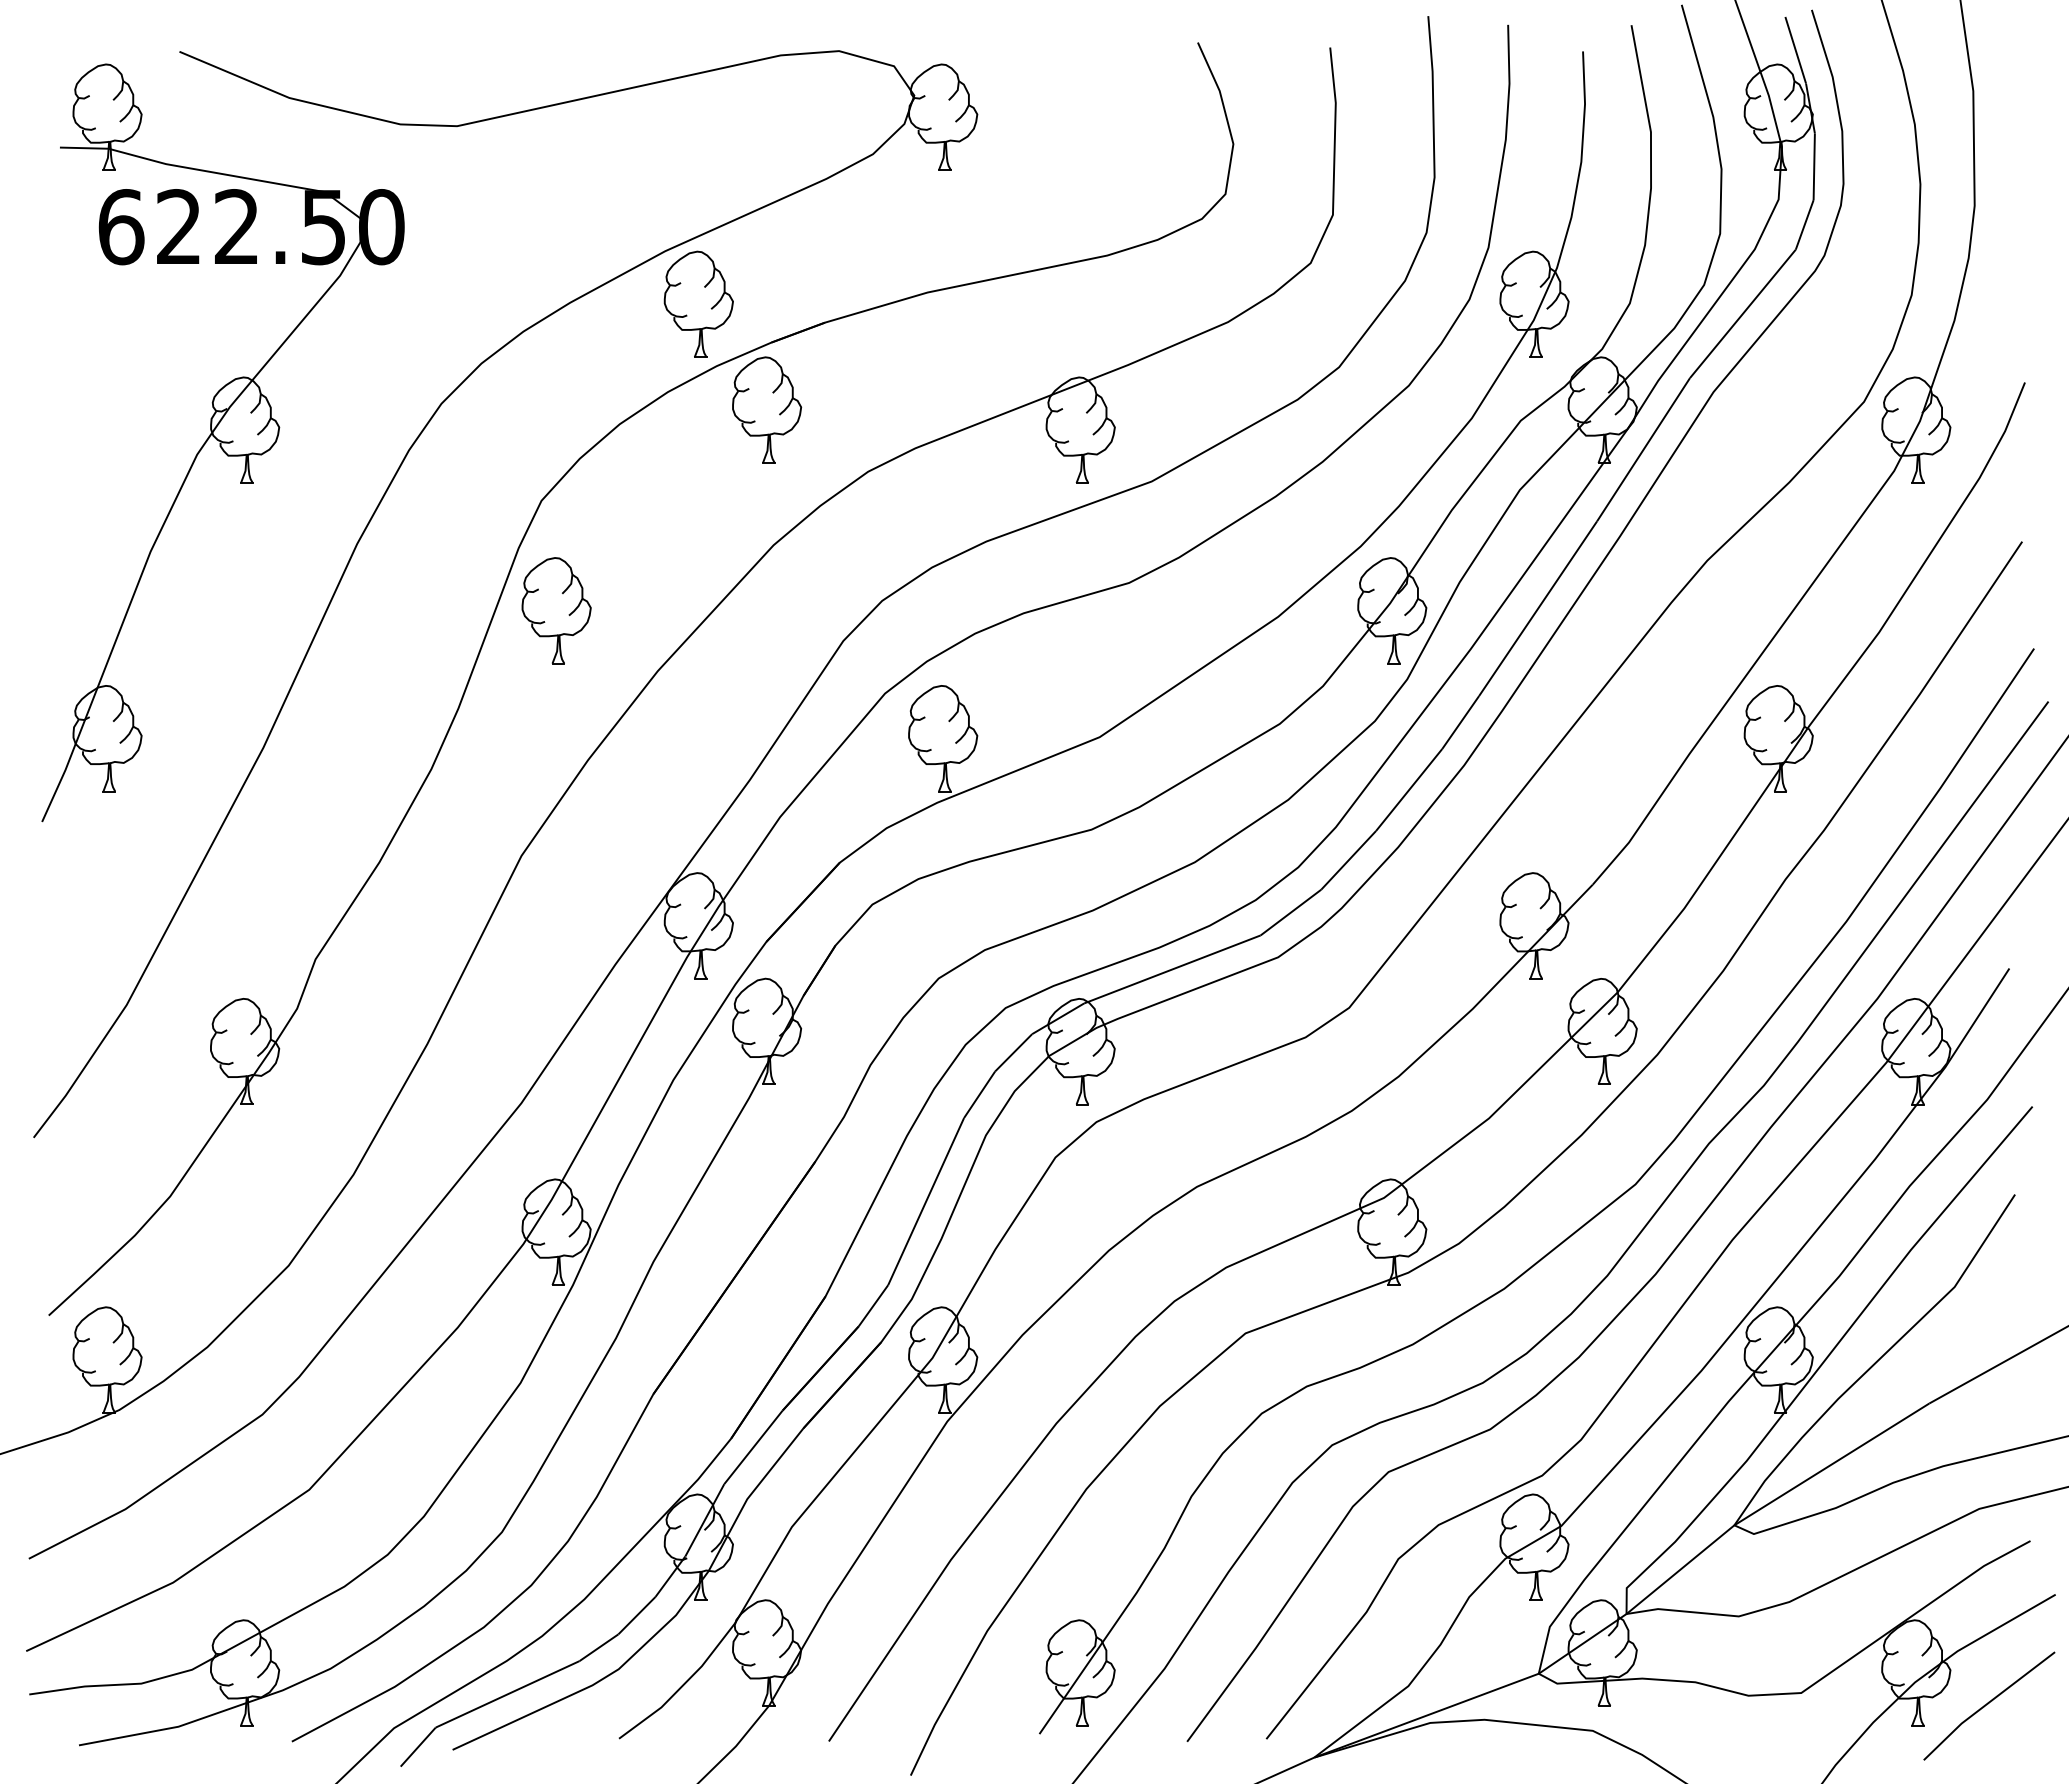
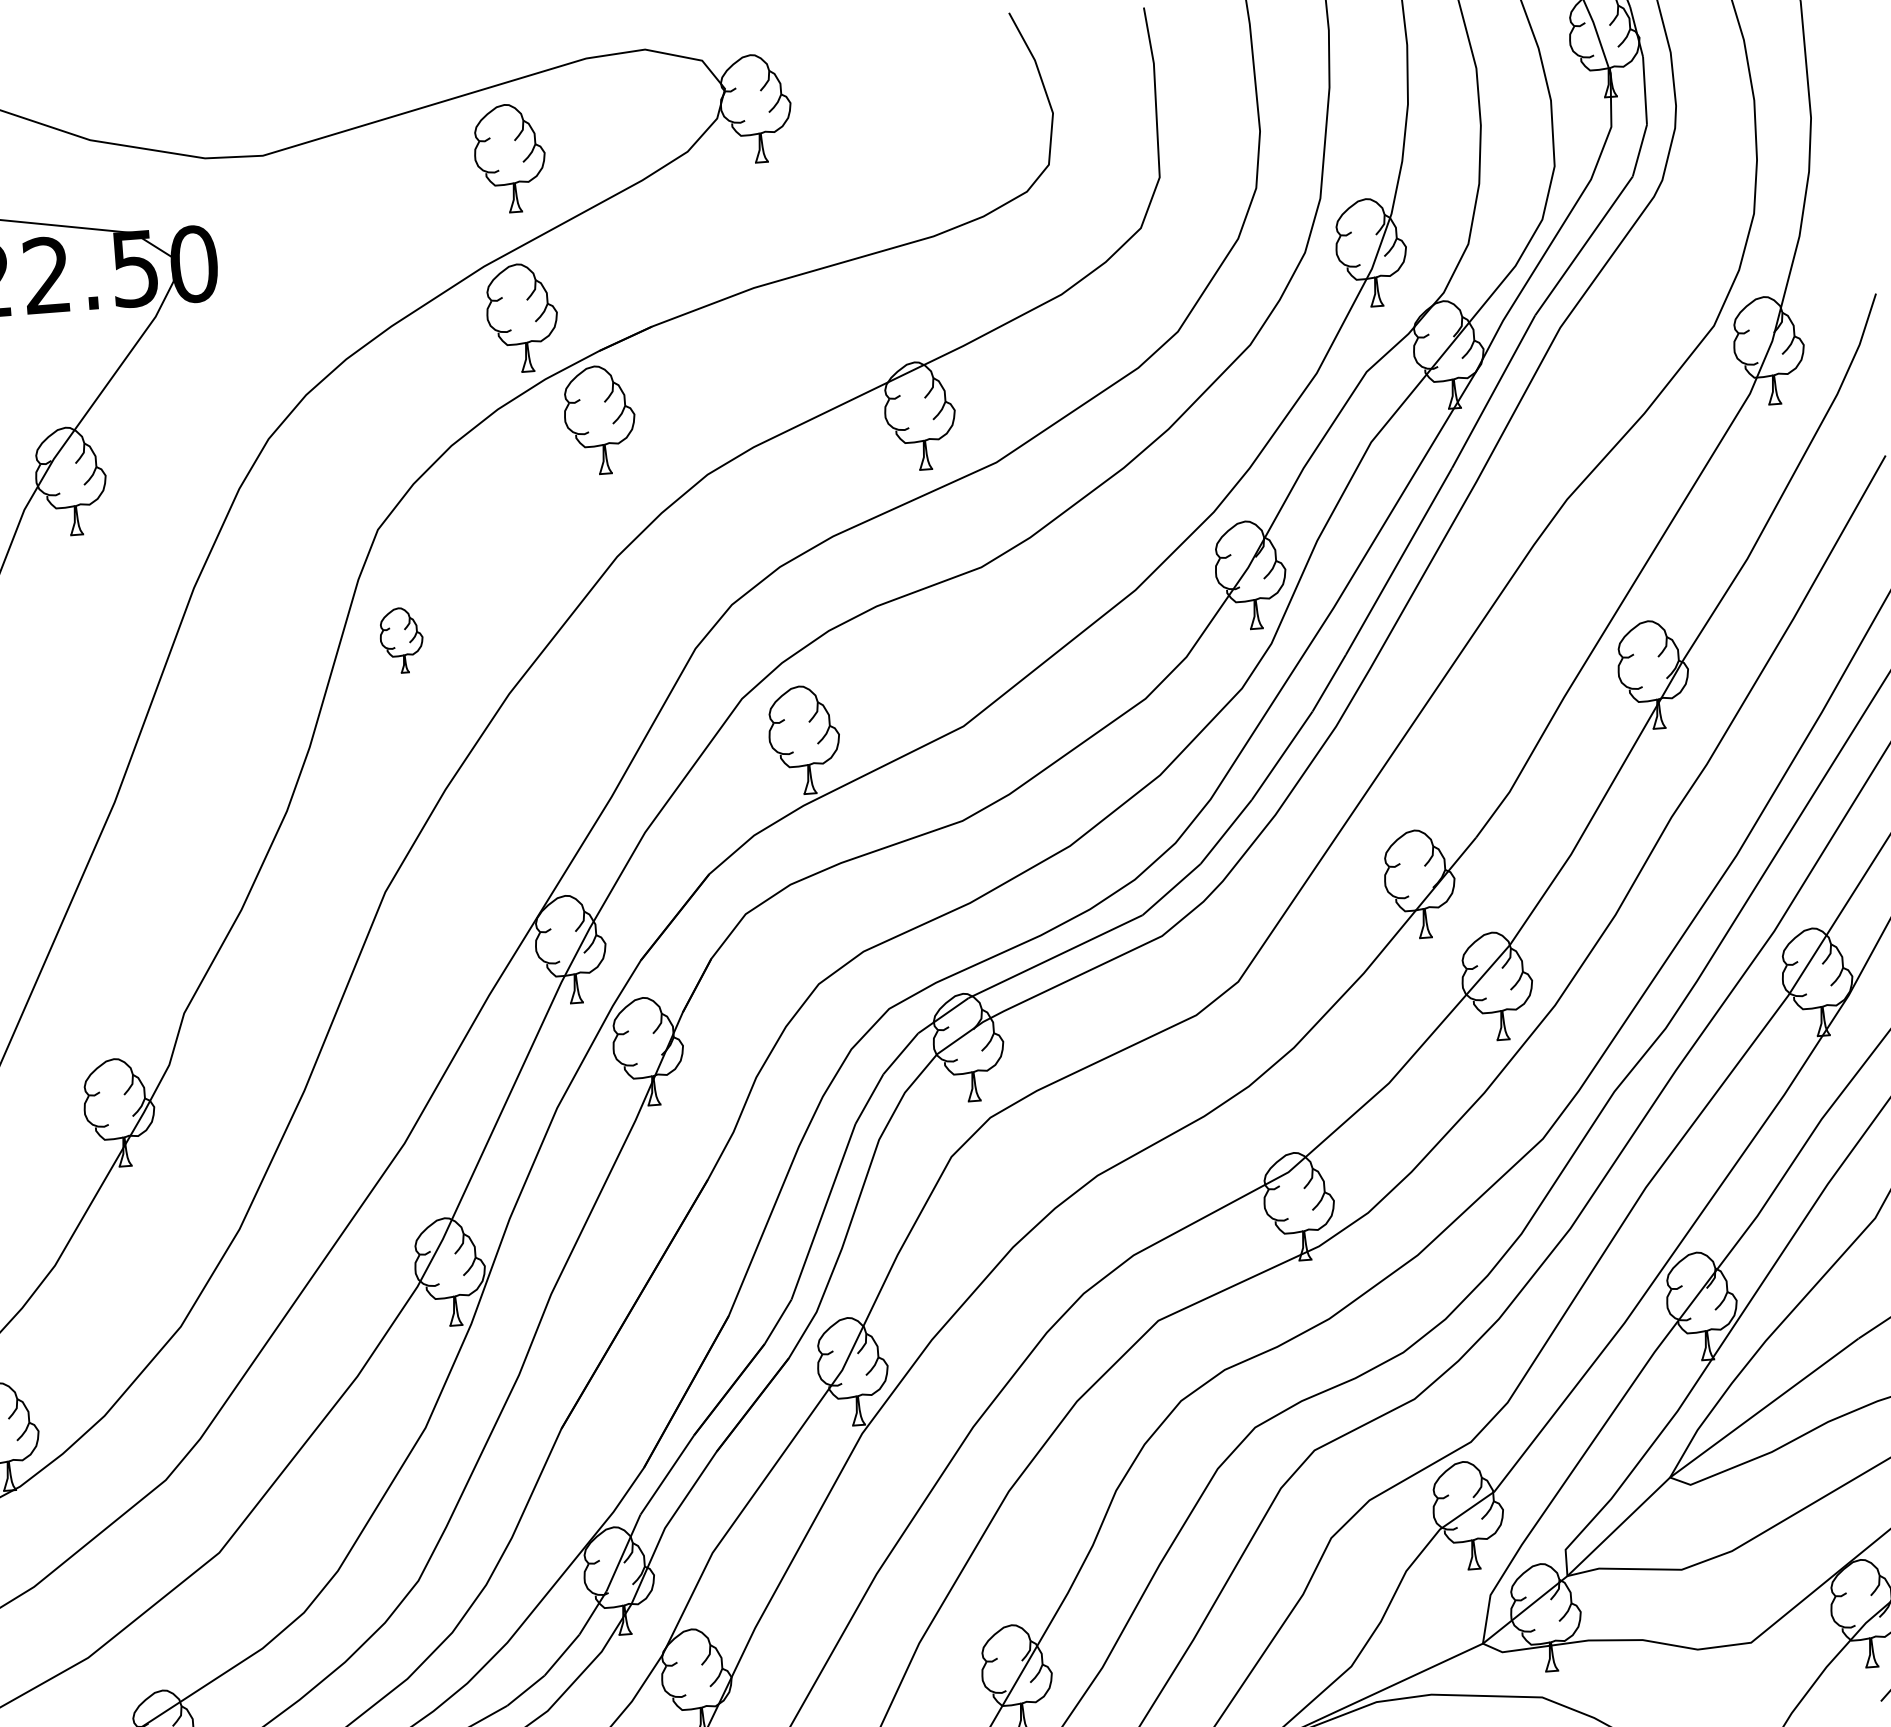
part: (698, 146) -> (509, 157), added
part: (556, 610) -> (401, 640), size x0.6

